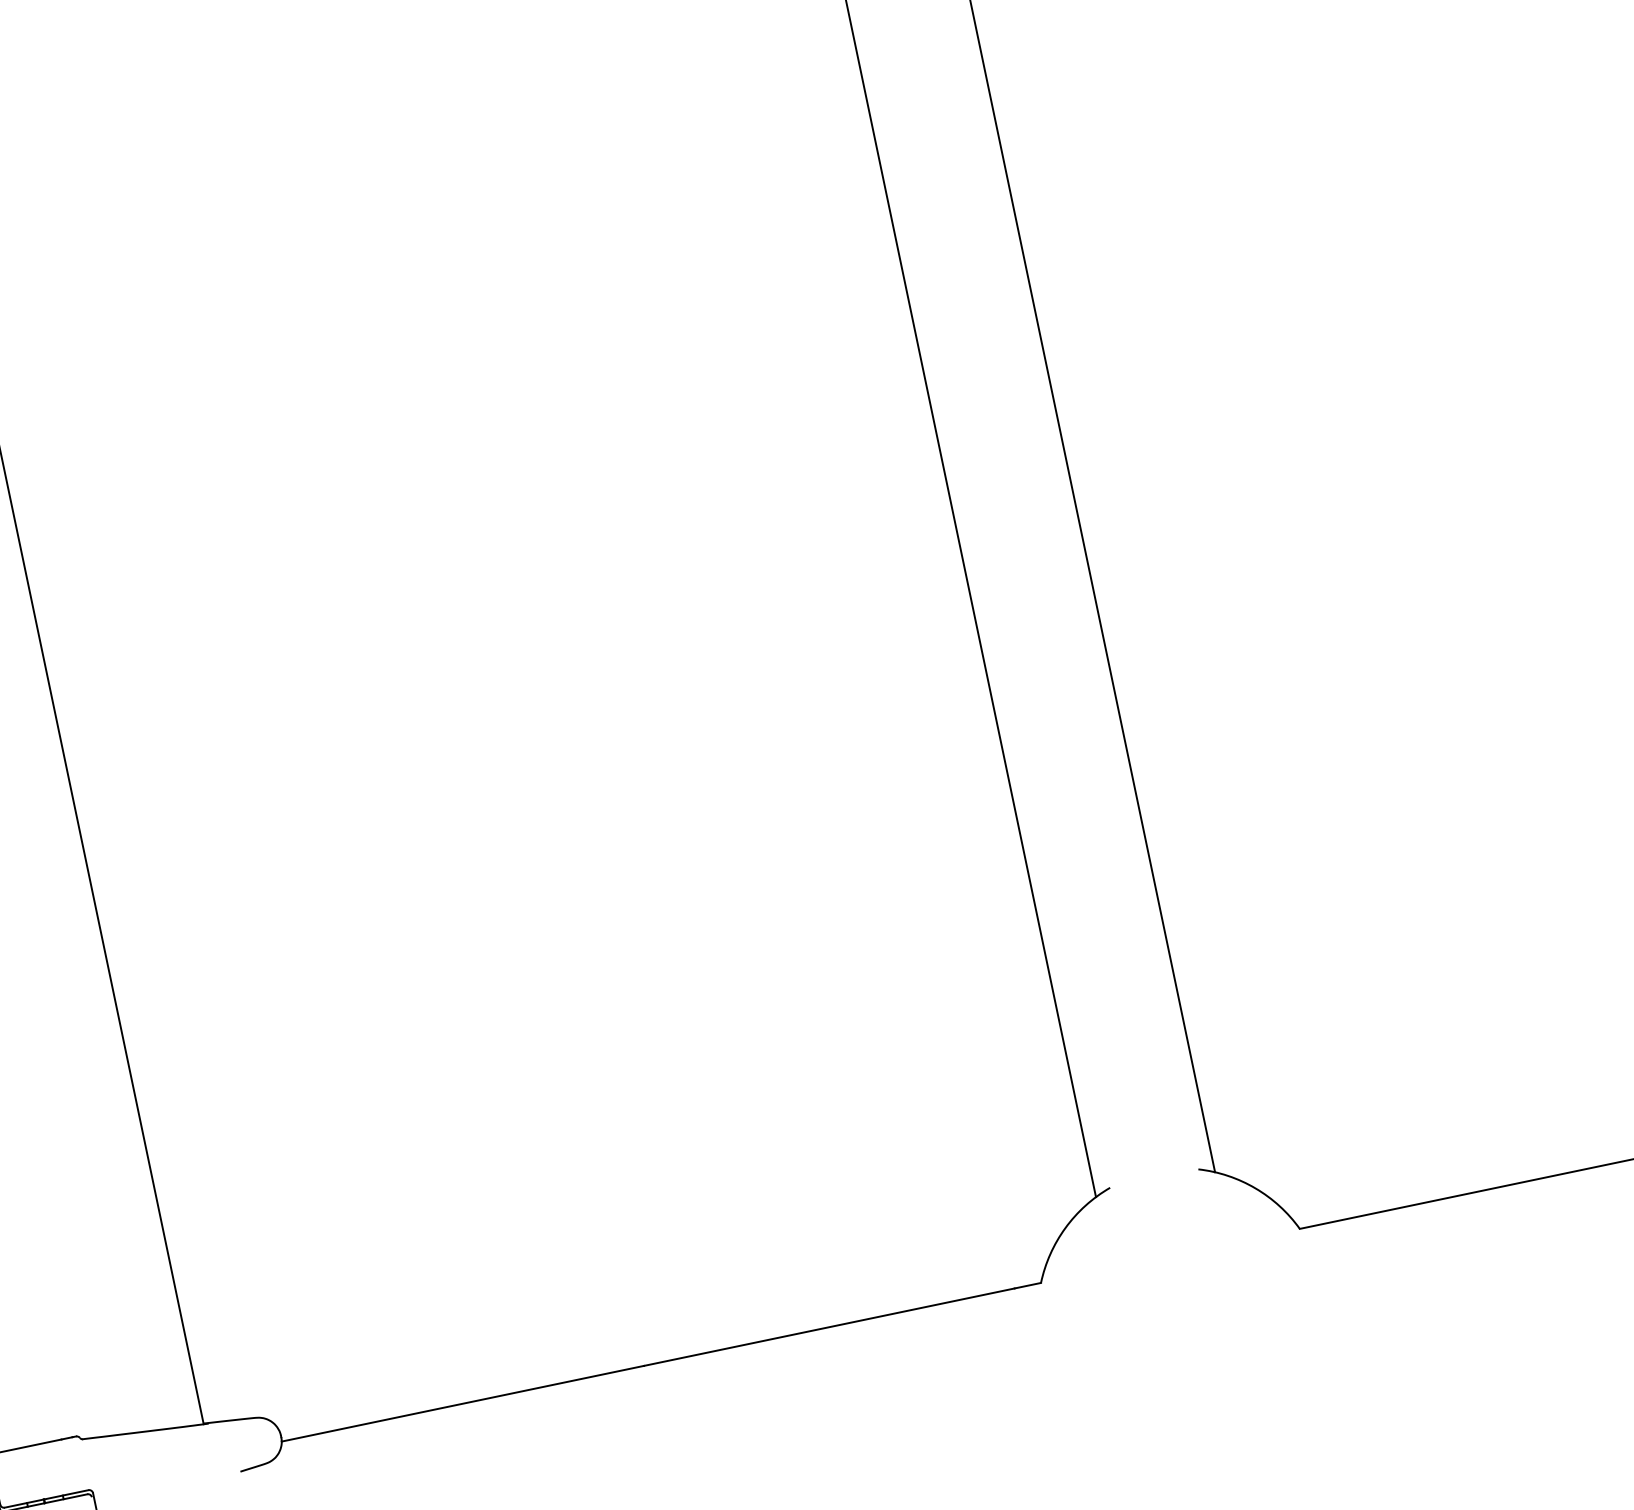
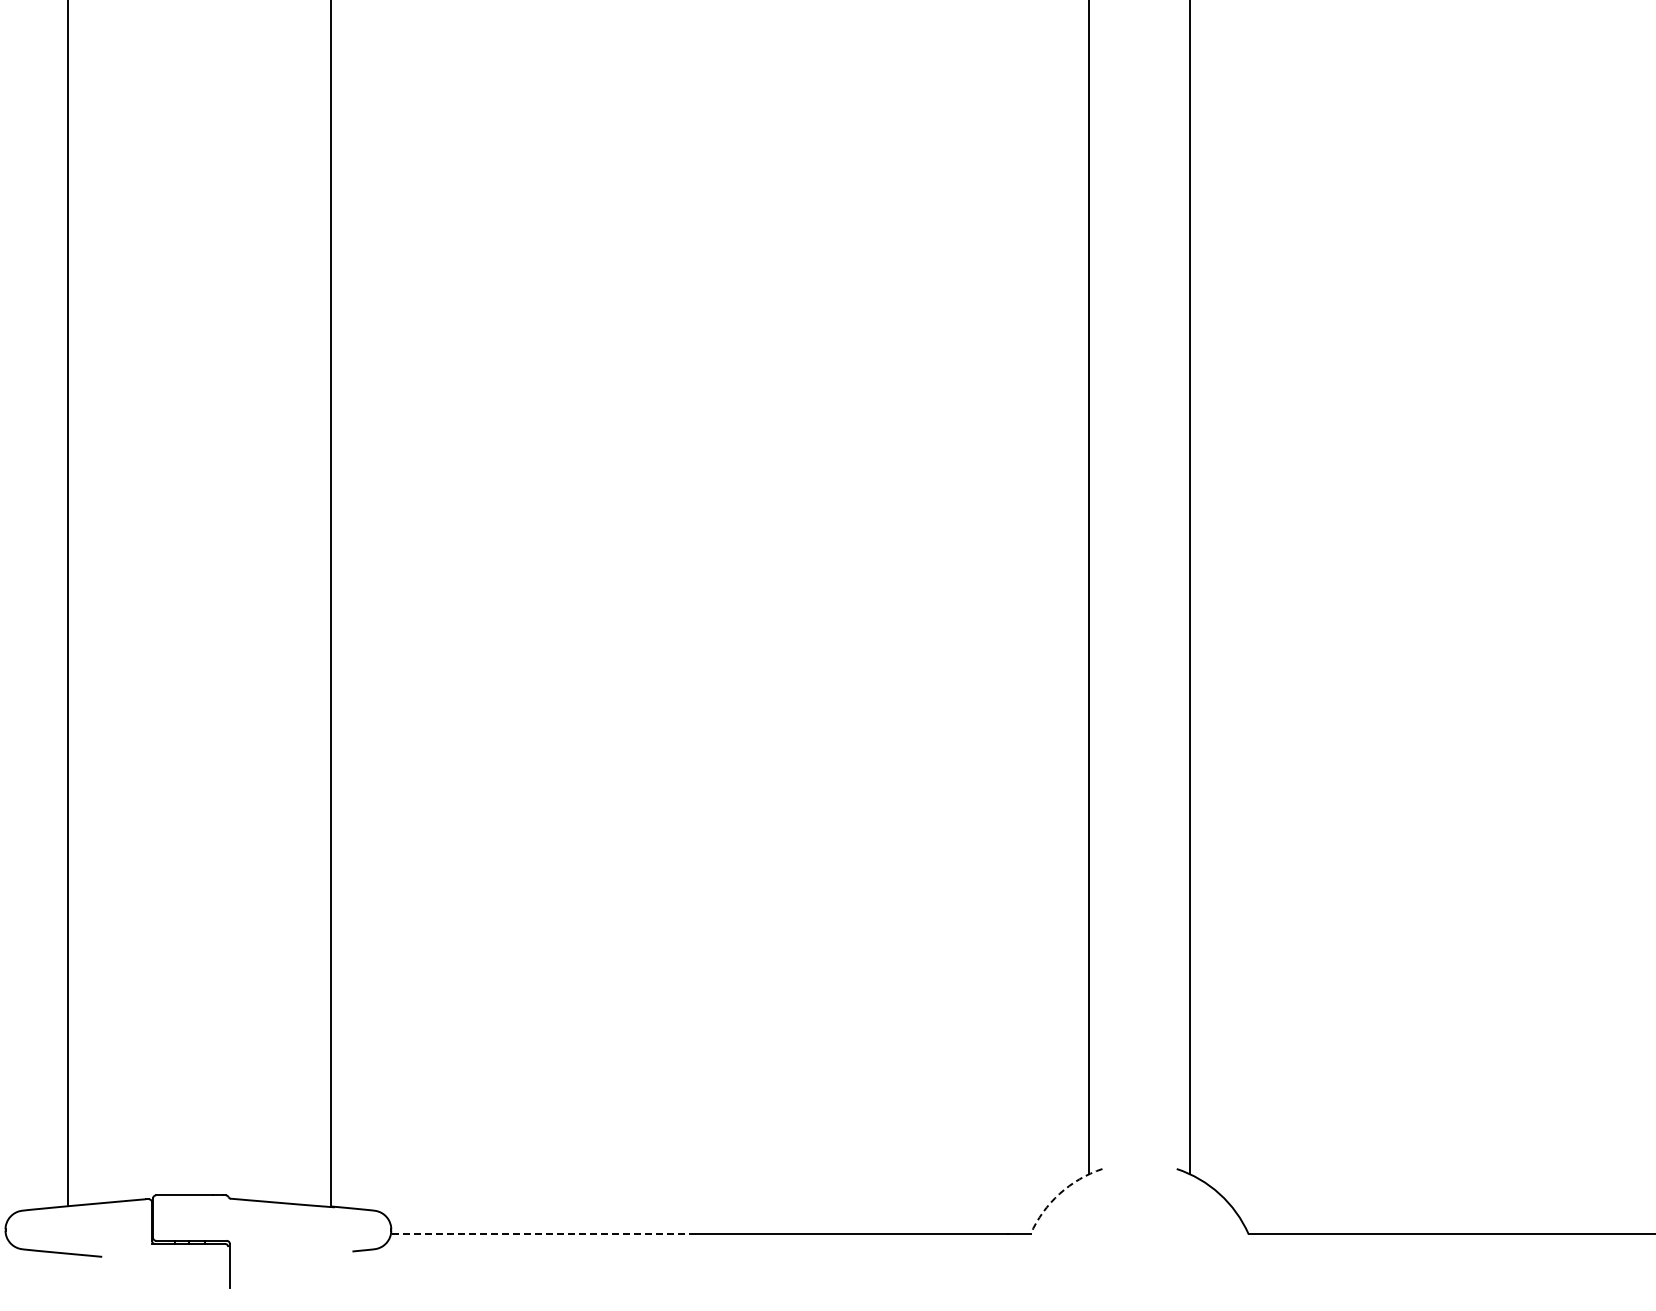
arc: (1065, 1227) -> (1059, 1193), solid -> dashed
line: (462, 1404) -> (543, 1234), solid -> dashed

